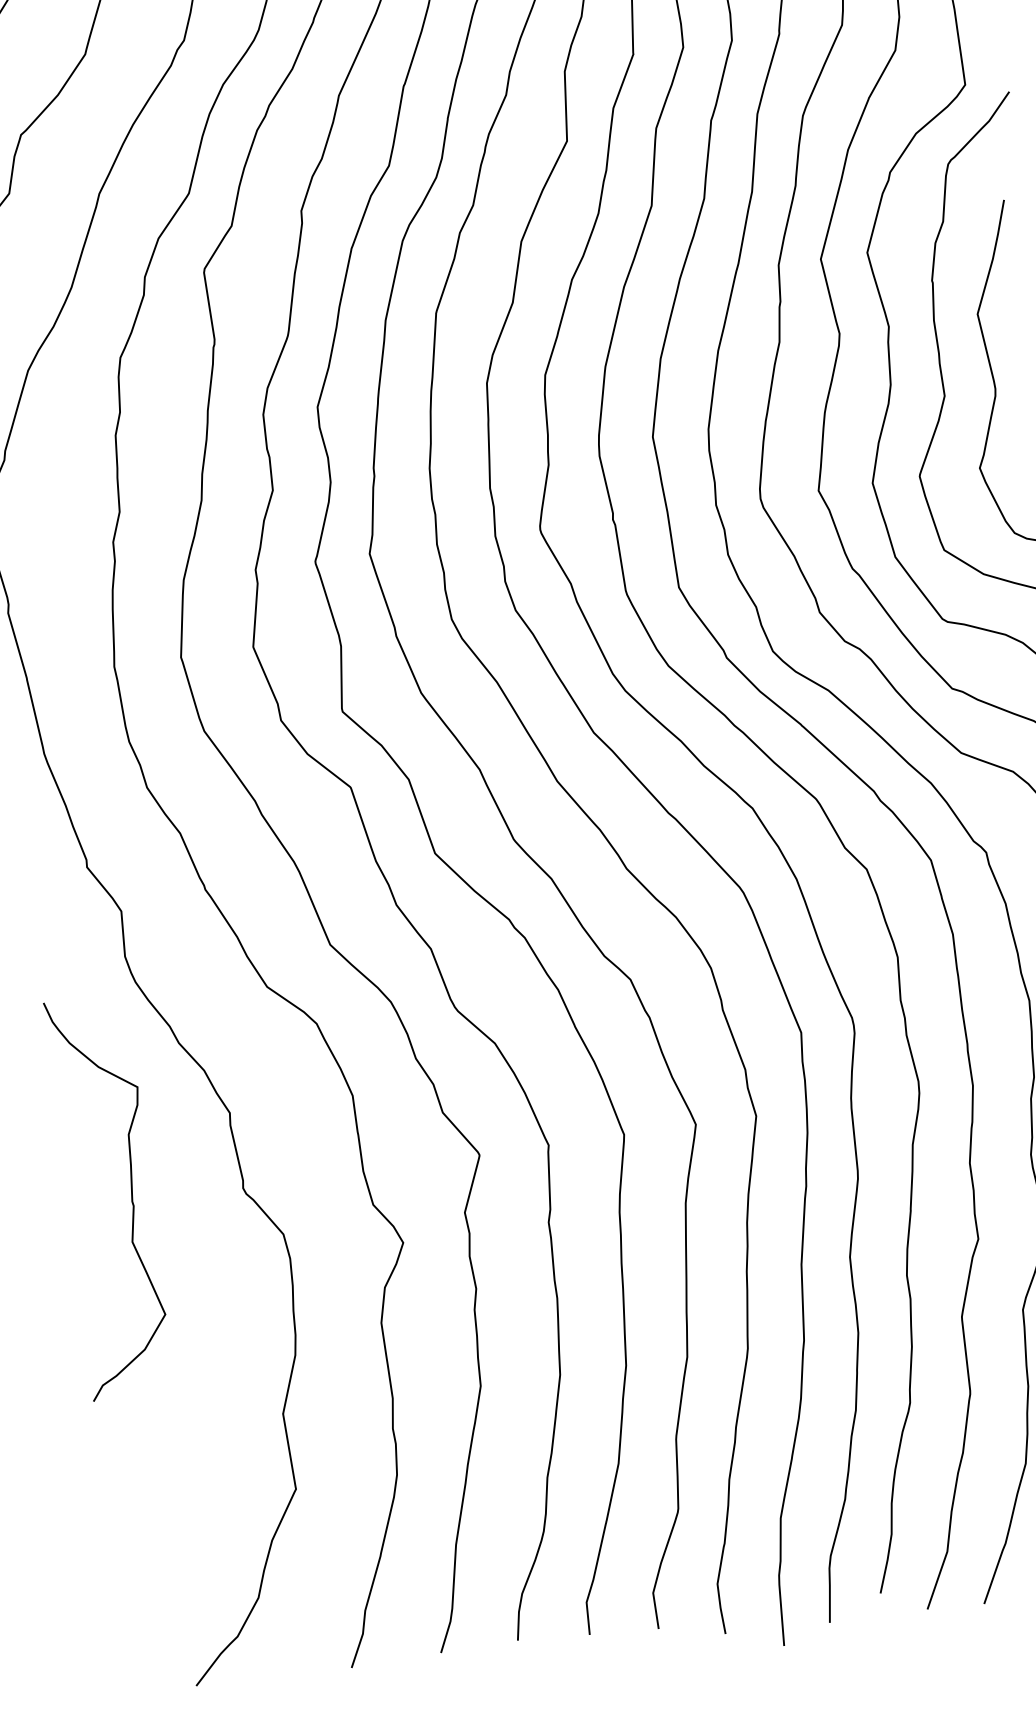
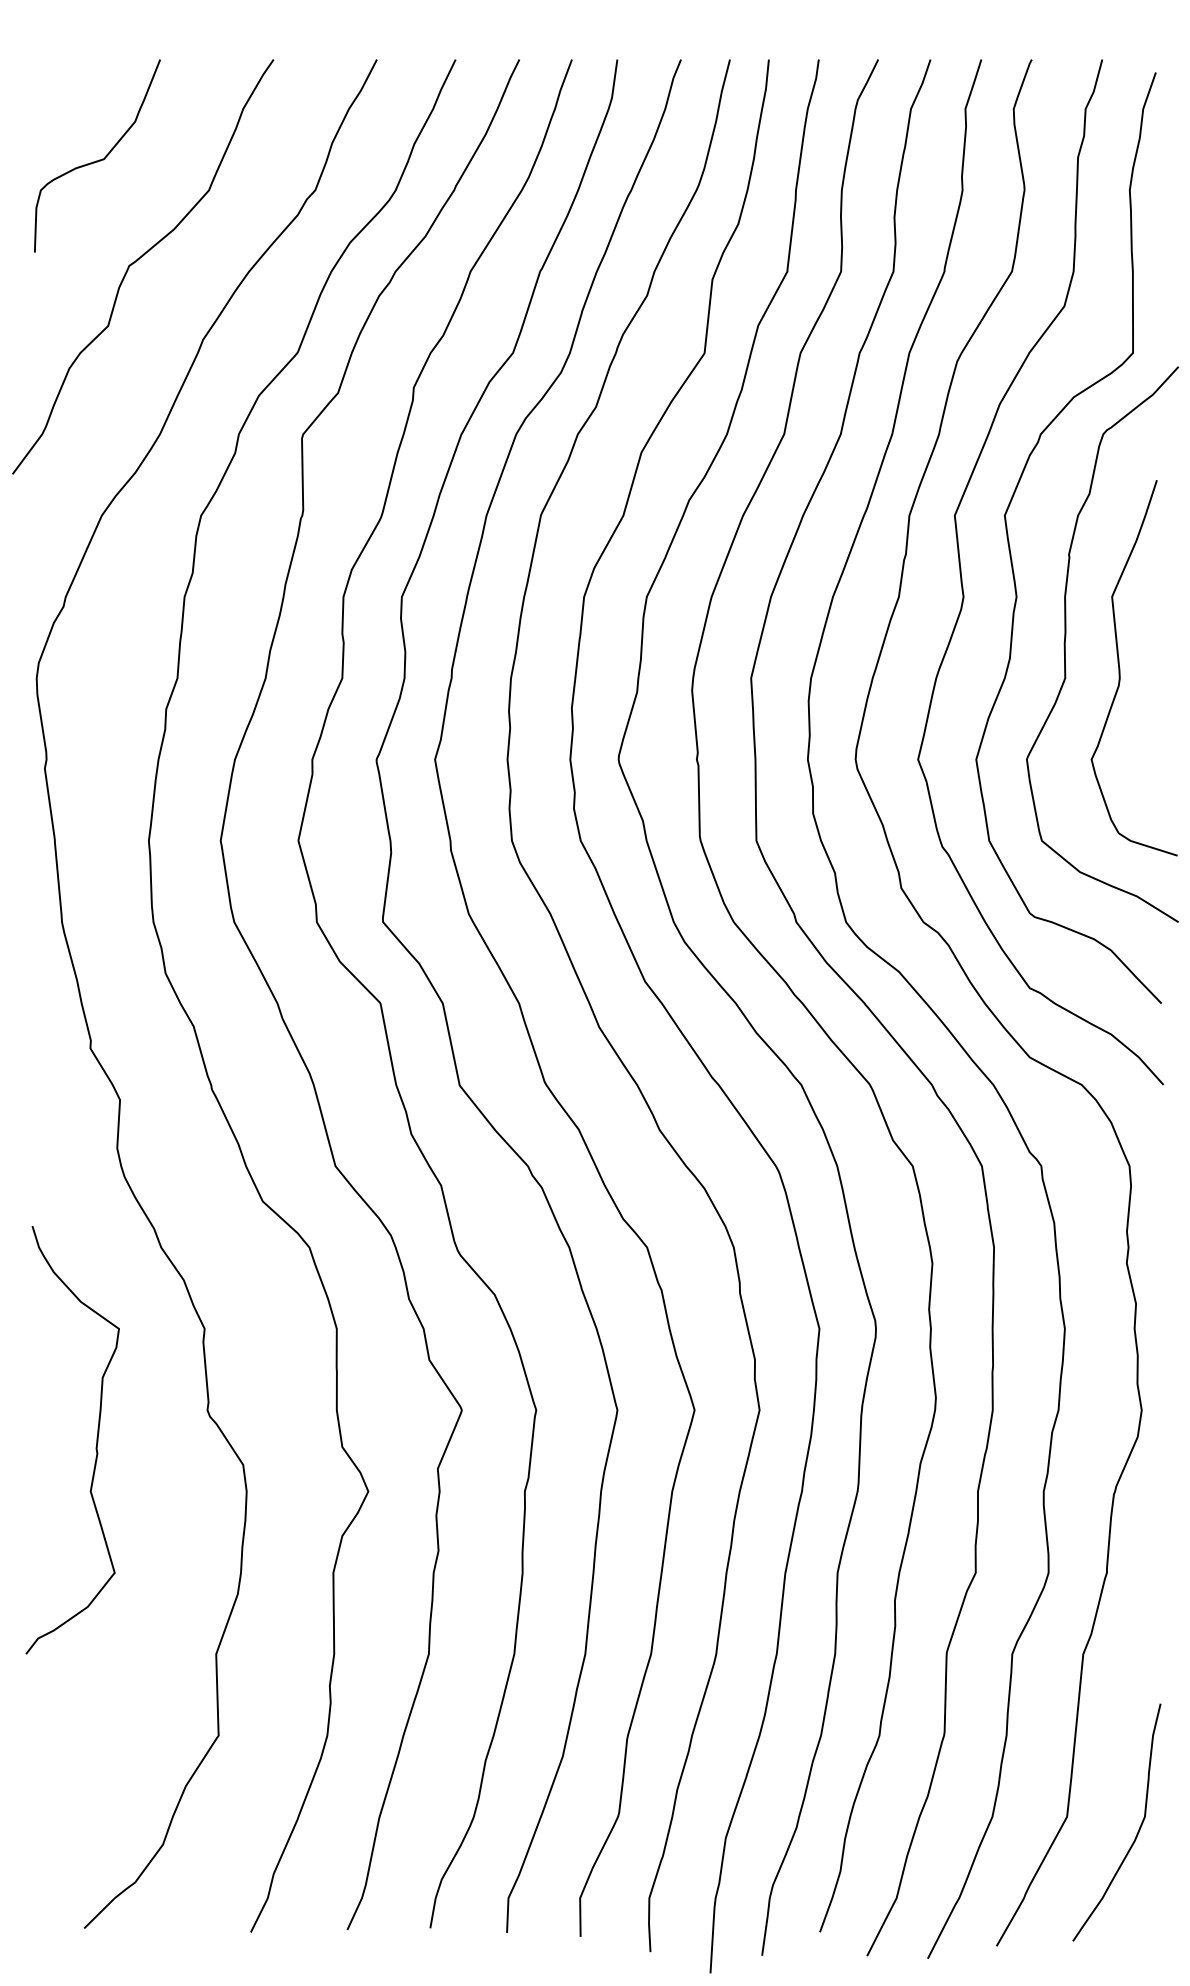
curve: (131, 1199) -> (95, 1446), moved

